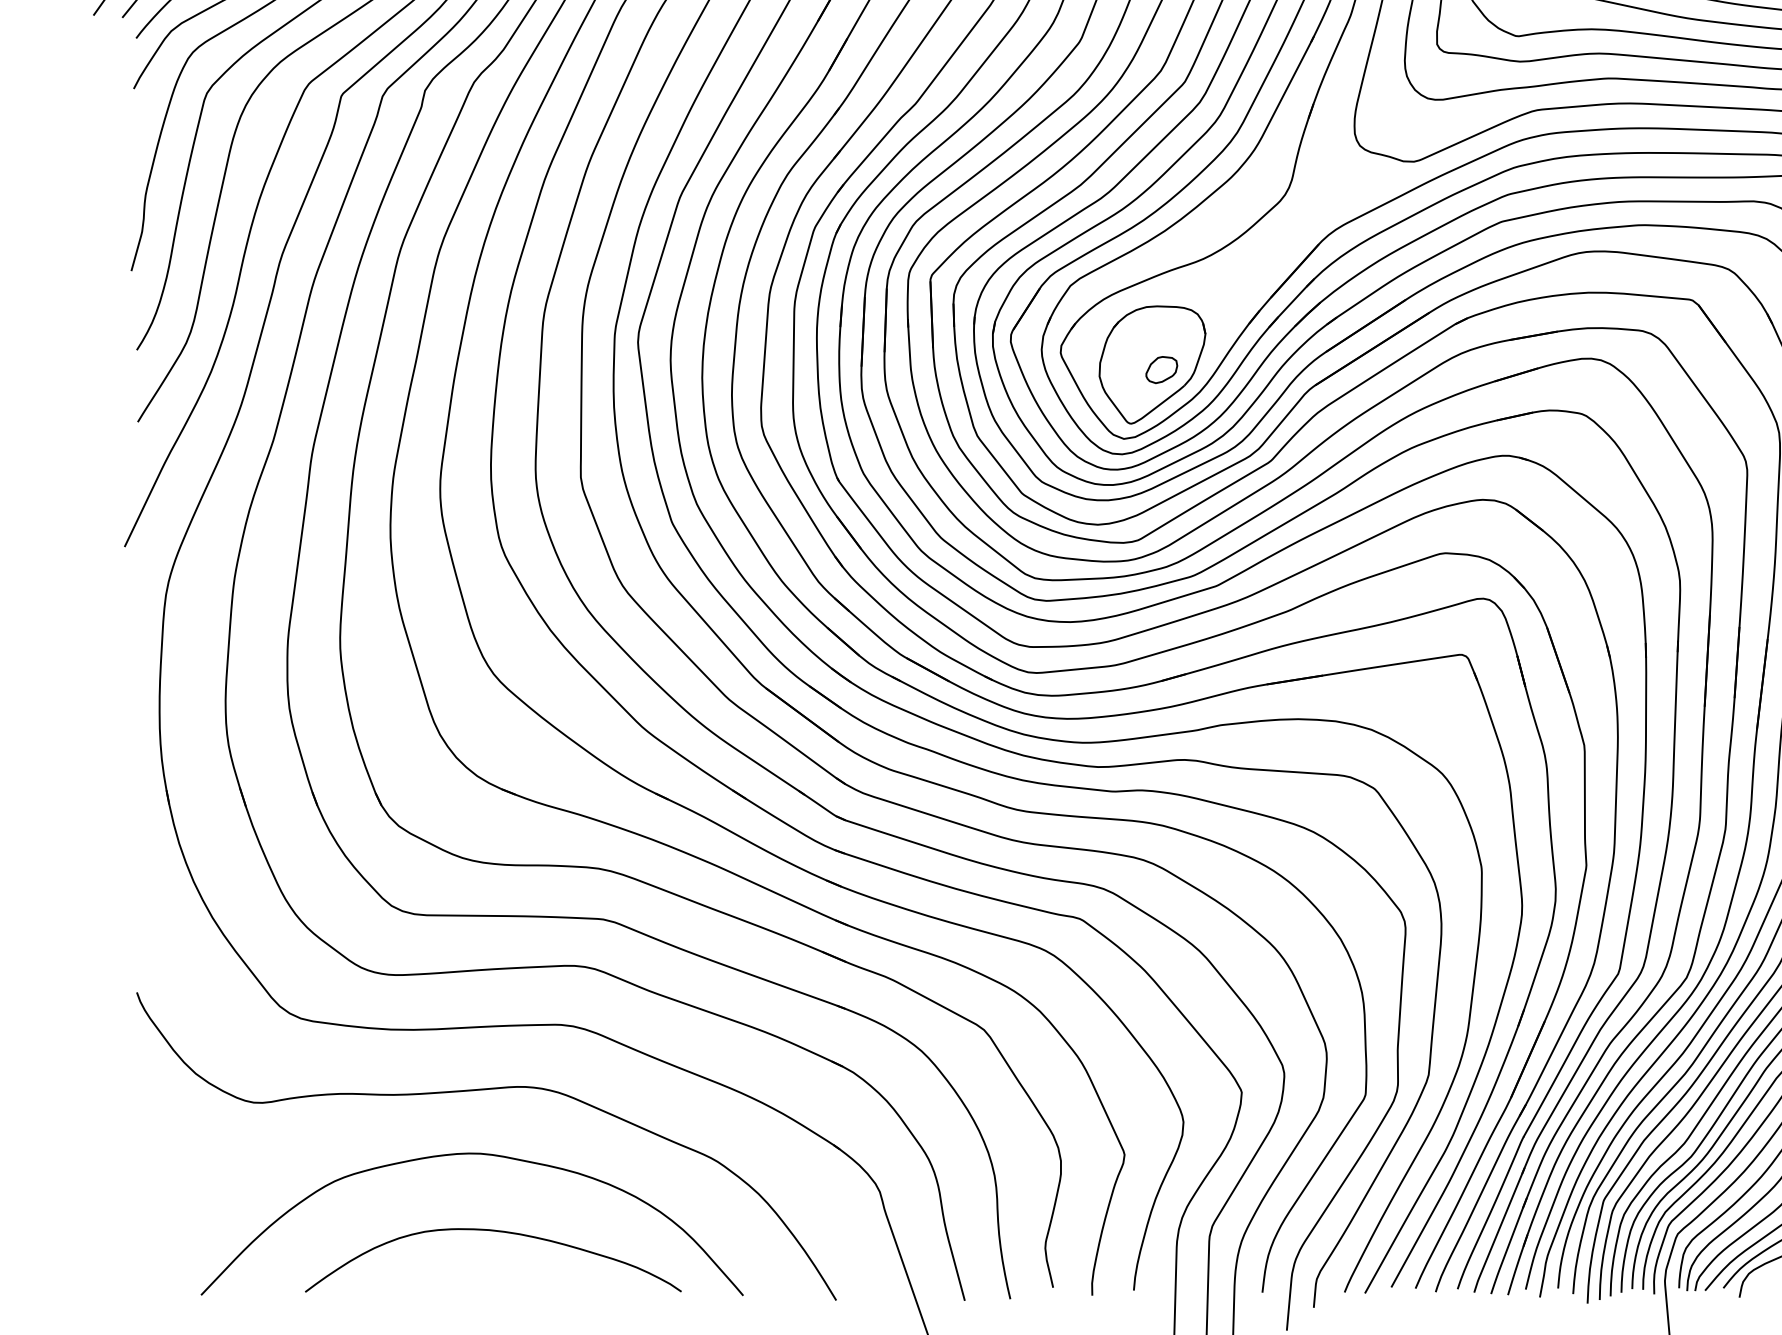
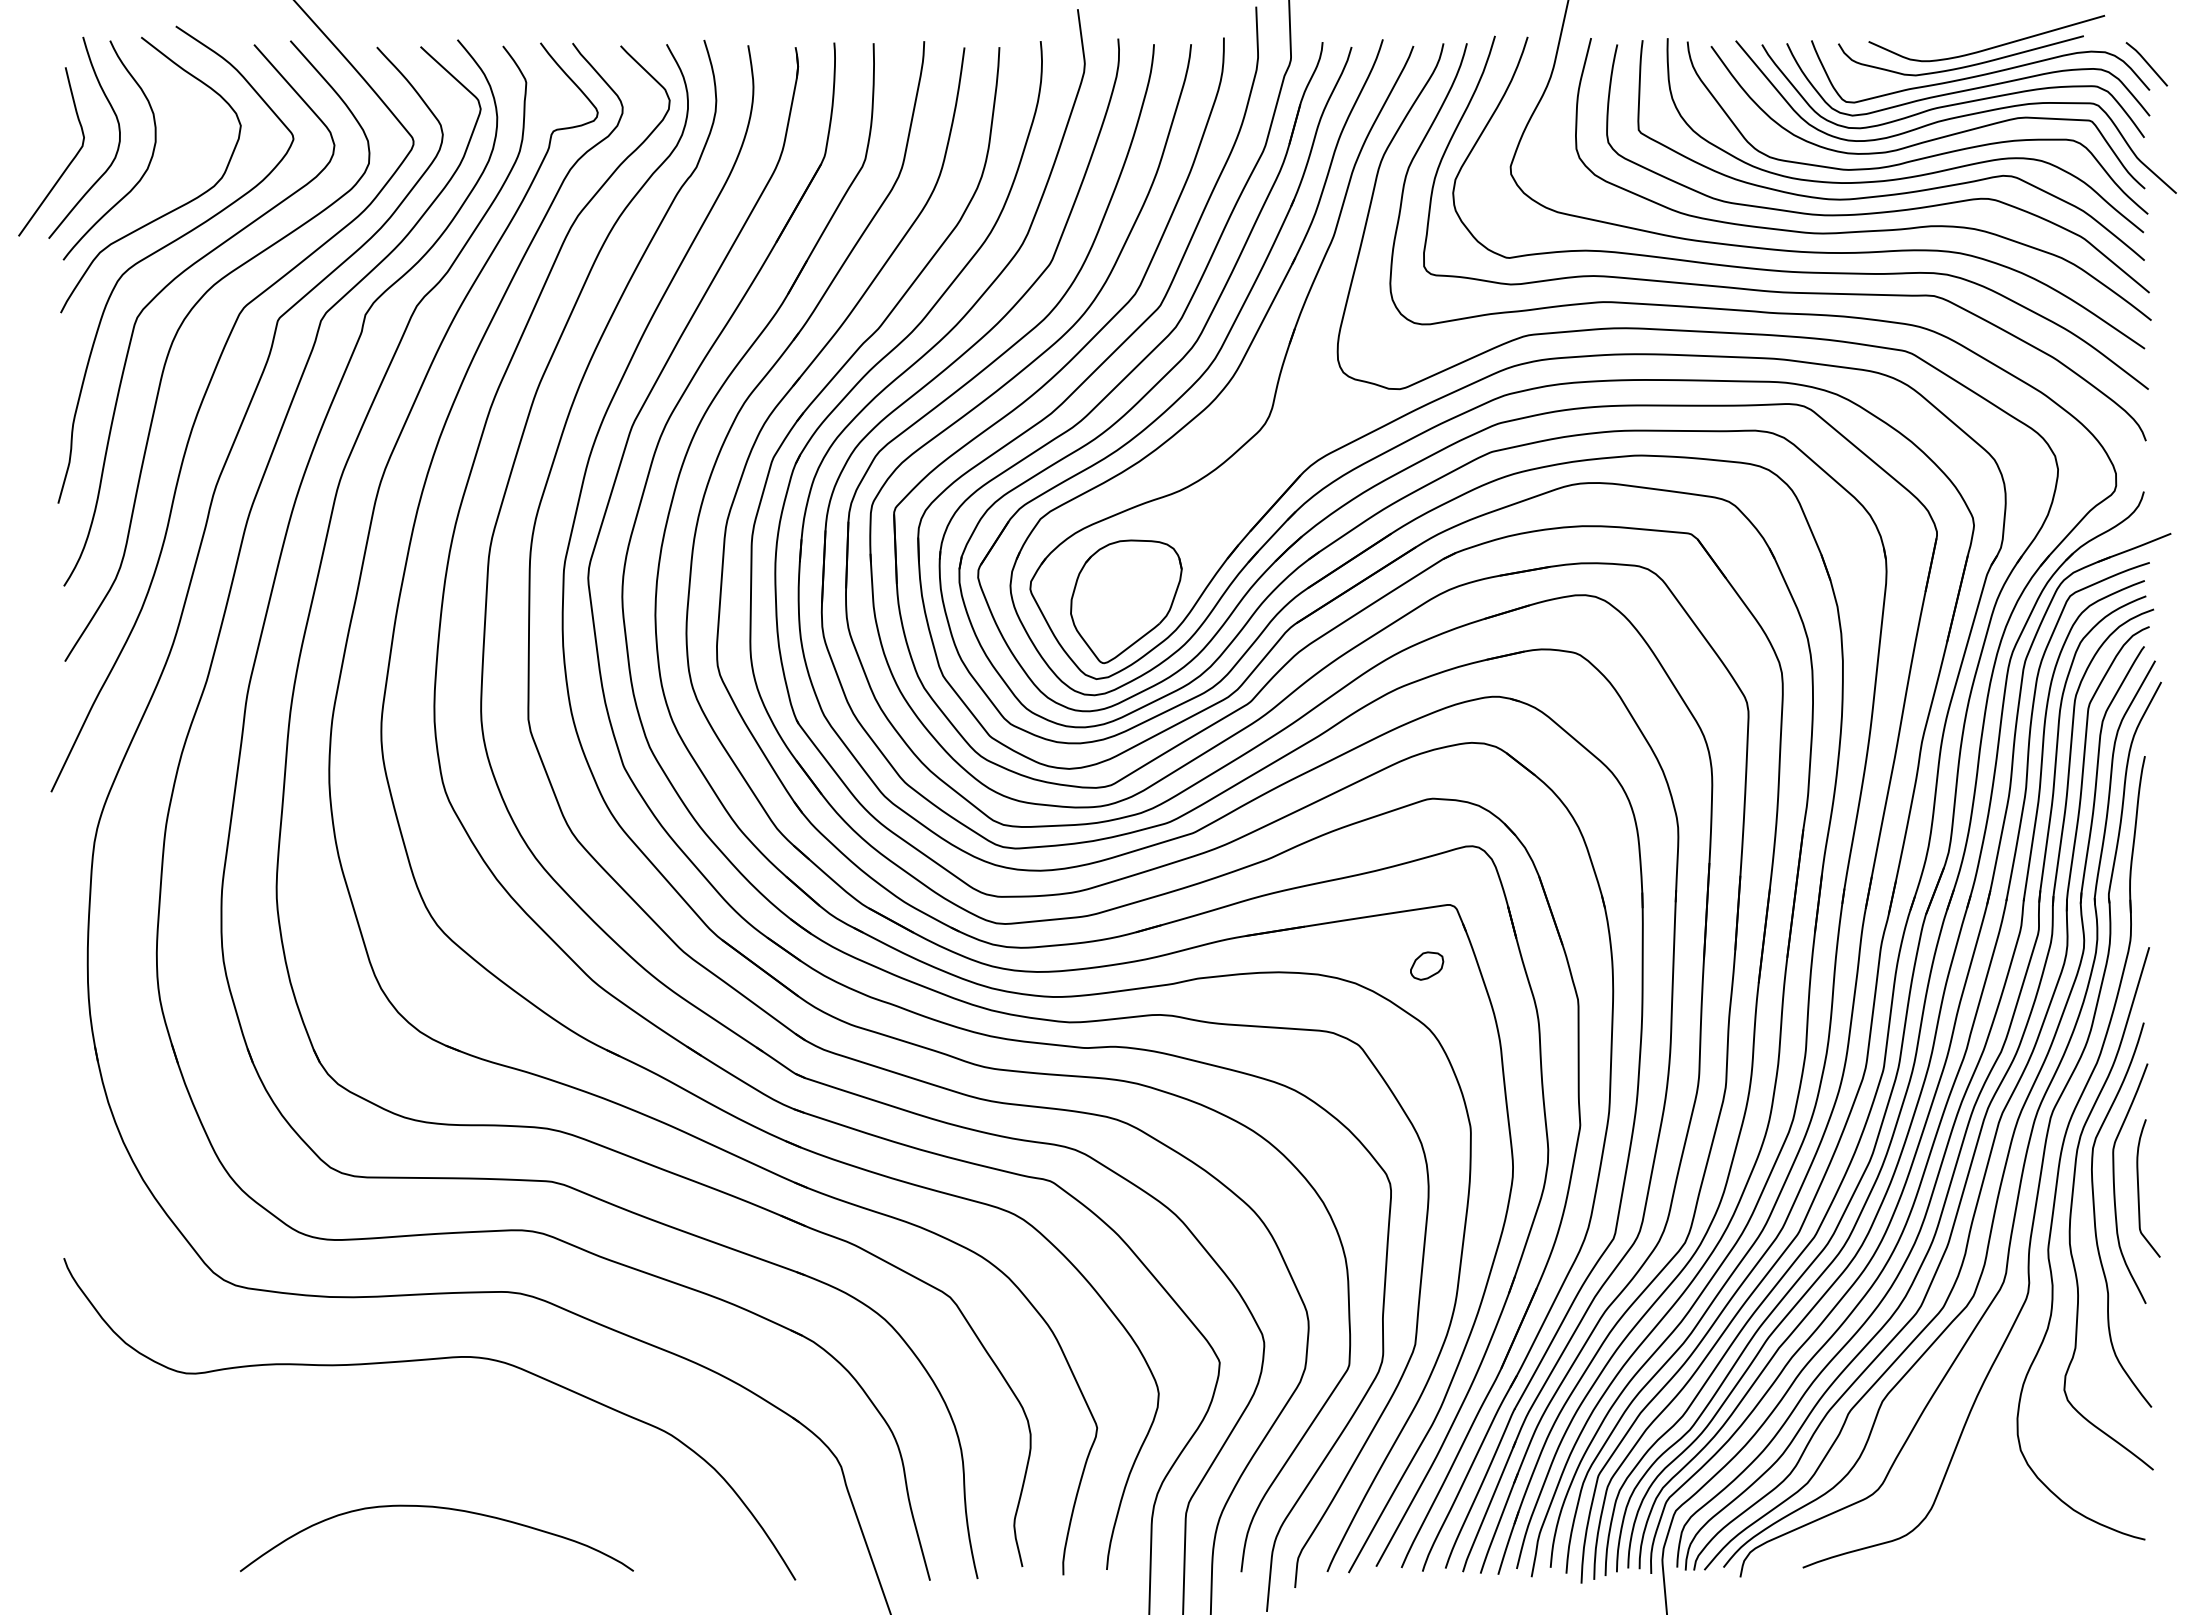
part: (1162, 369) -> (1427, 965), moved
curve: (471, 1154) -> (414, 1427), removed

